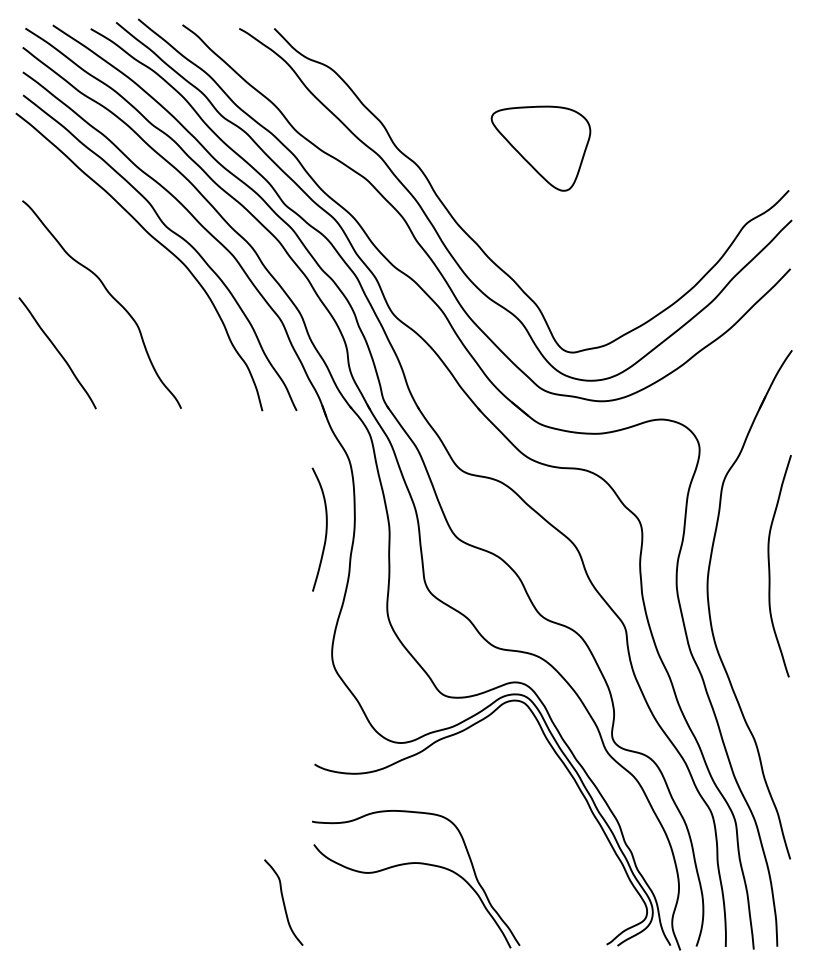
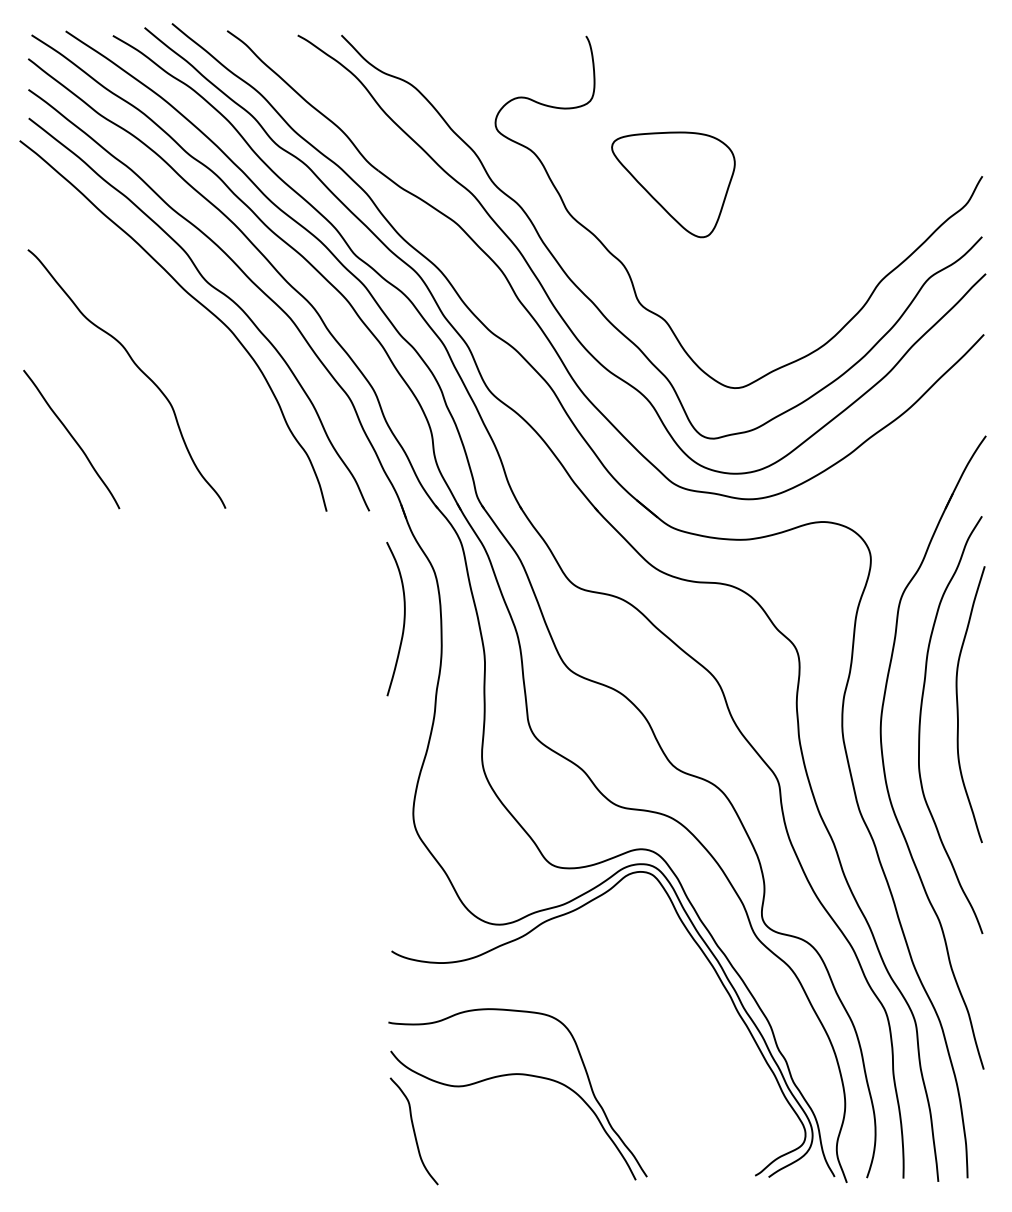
curve: (503, 215) -> (626, 267), added
curve: (325, 529) -> (403, 619), moved
curve: (740, 577) -> (921, 718), added
curve: (283, 902) -> (413, 1131), moved

